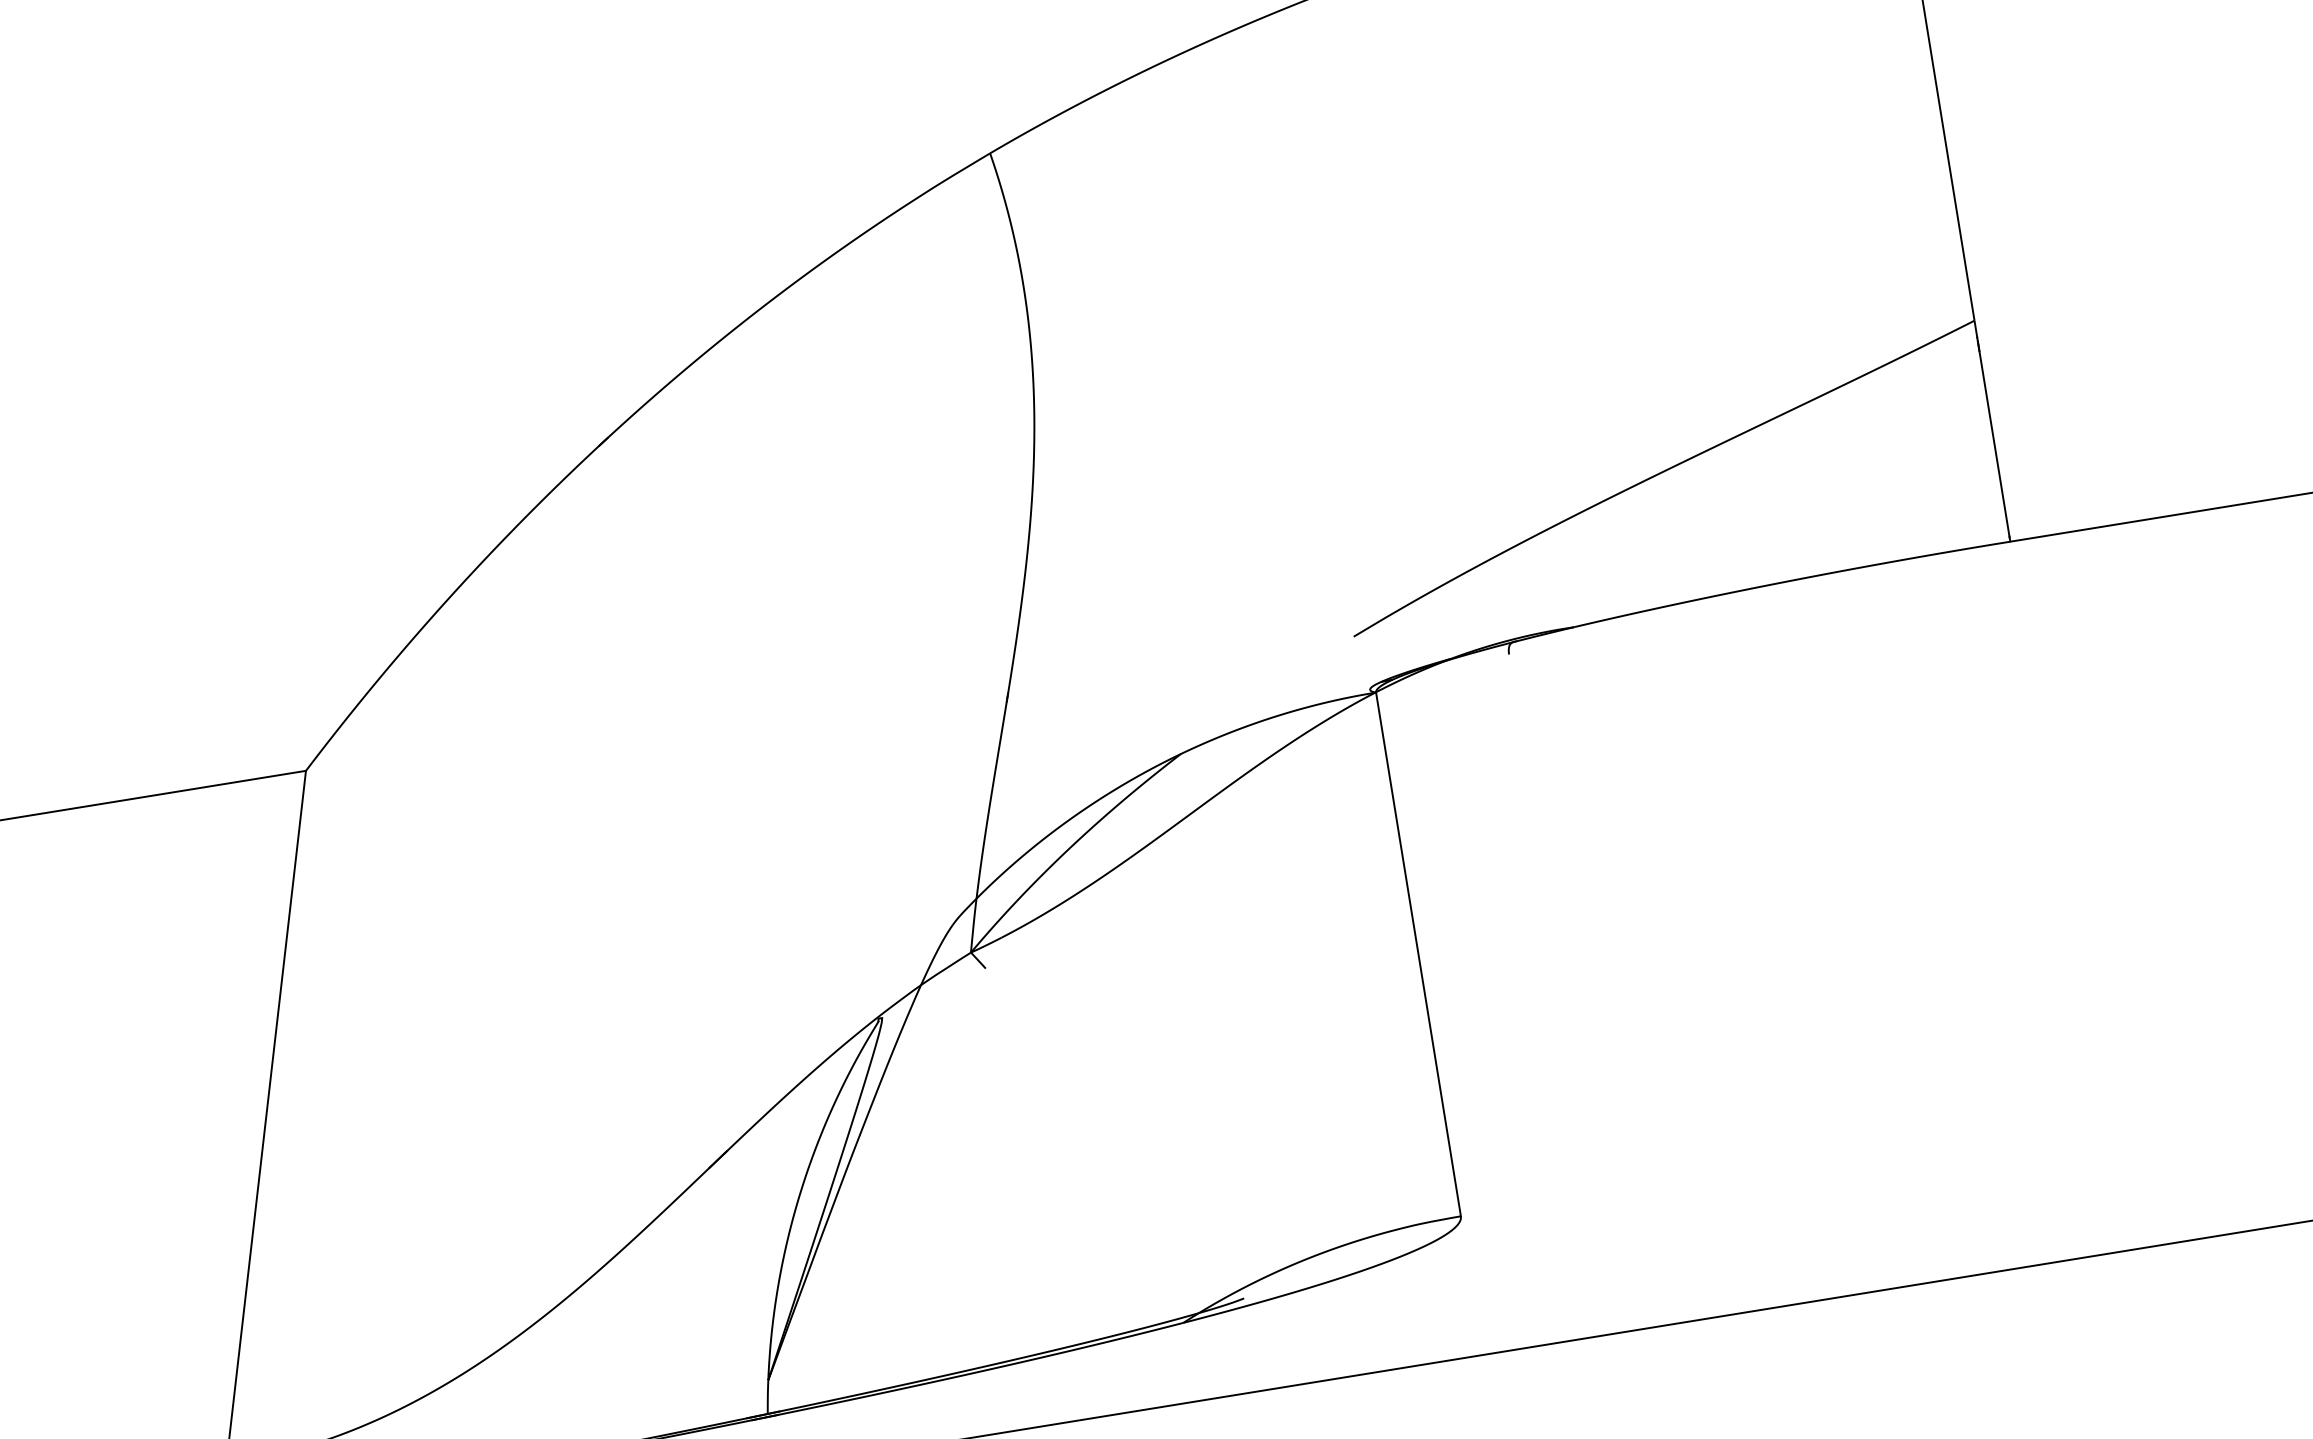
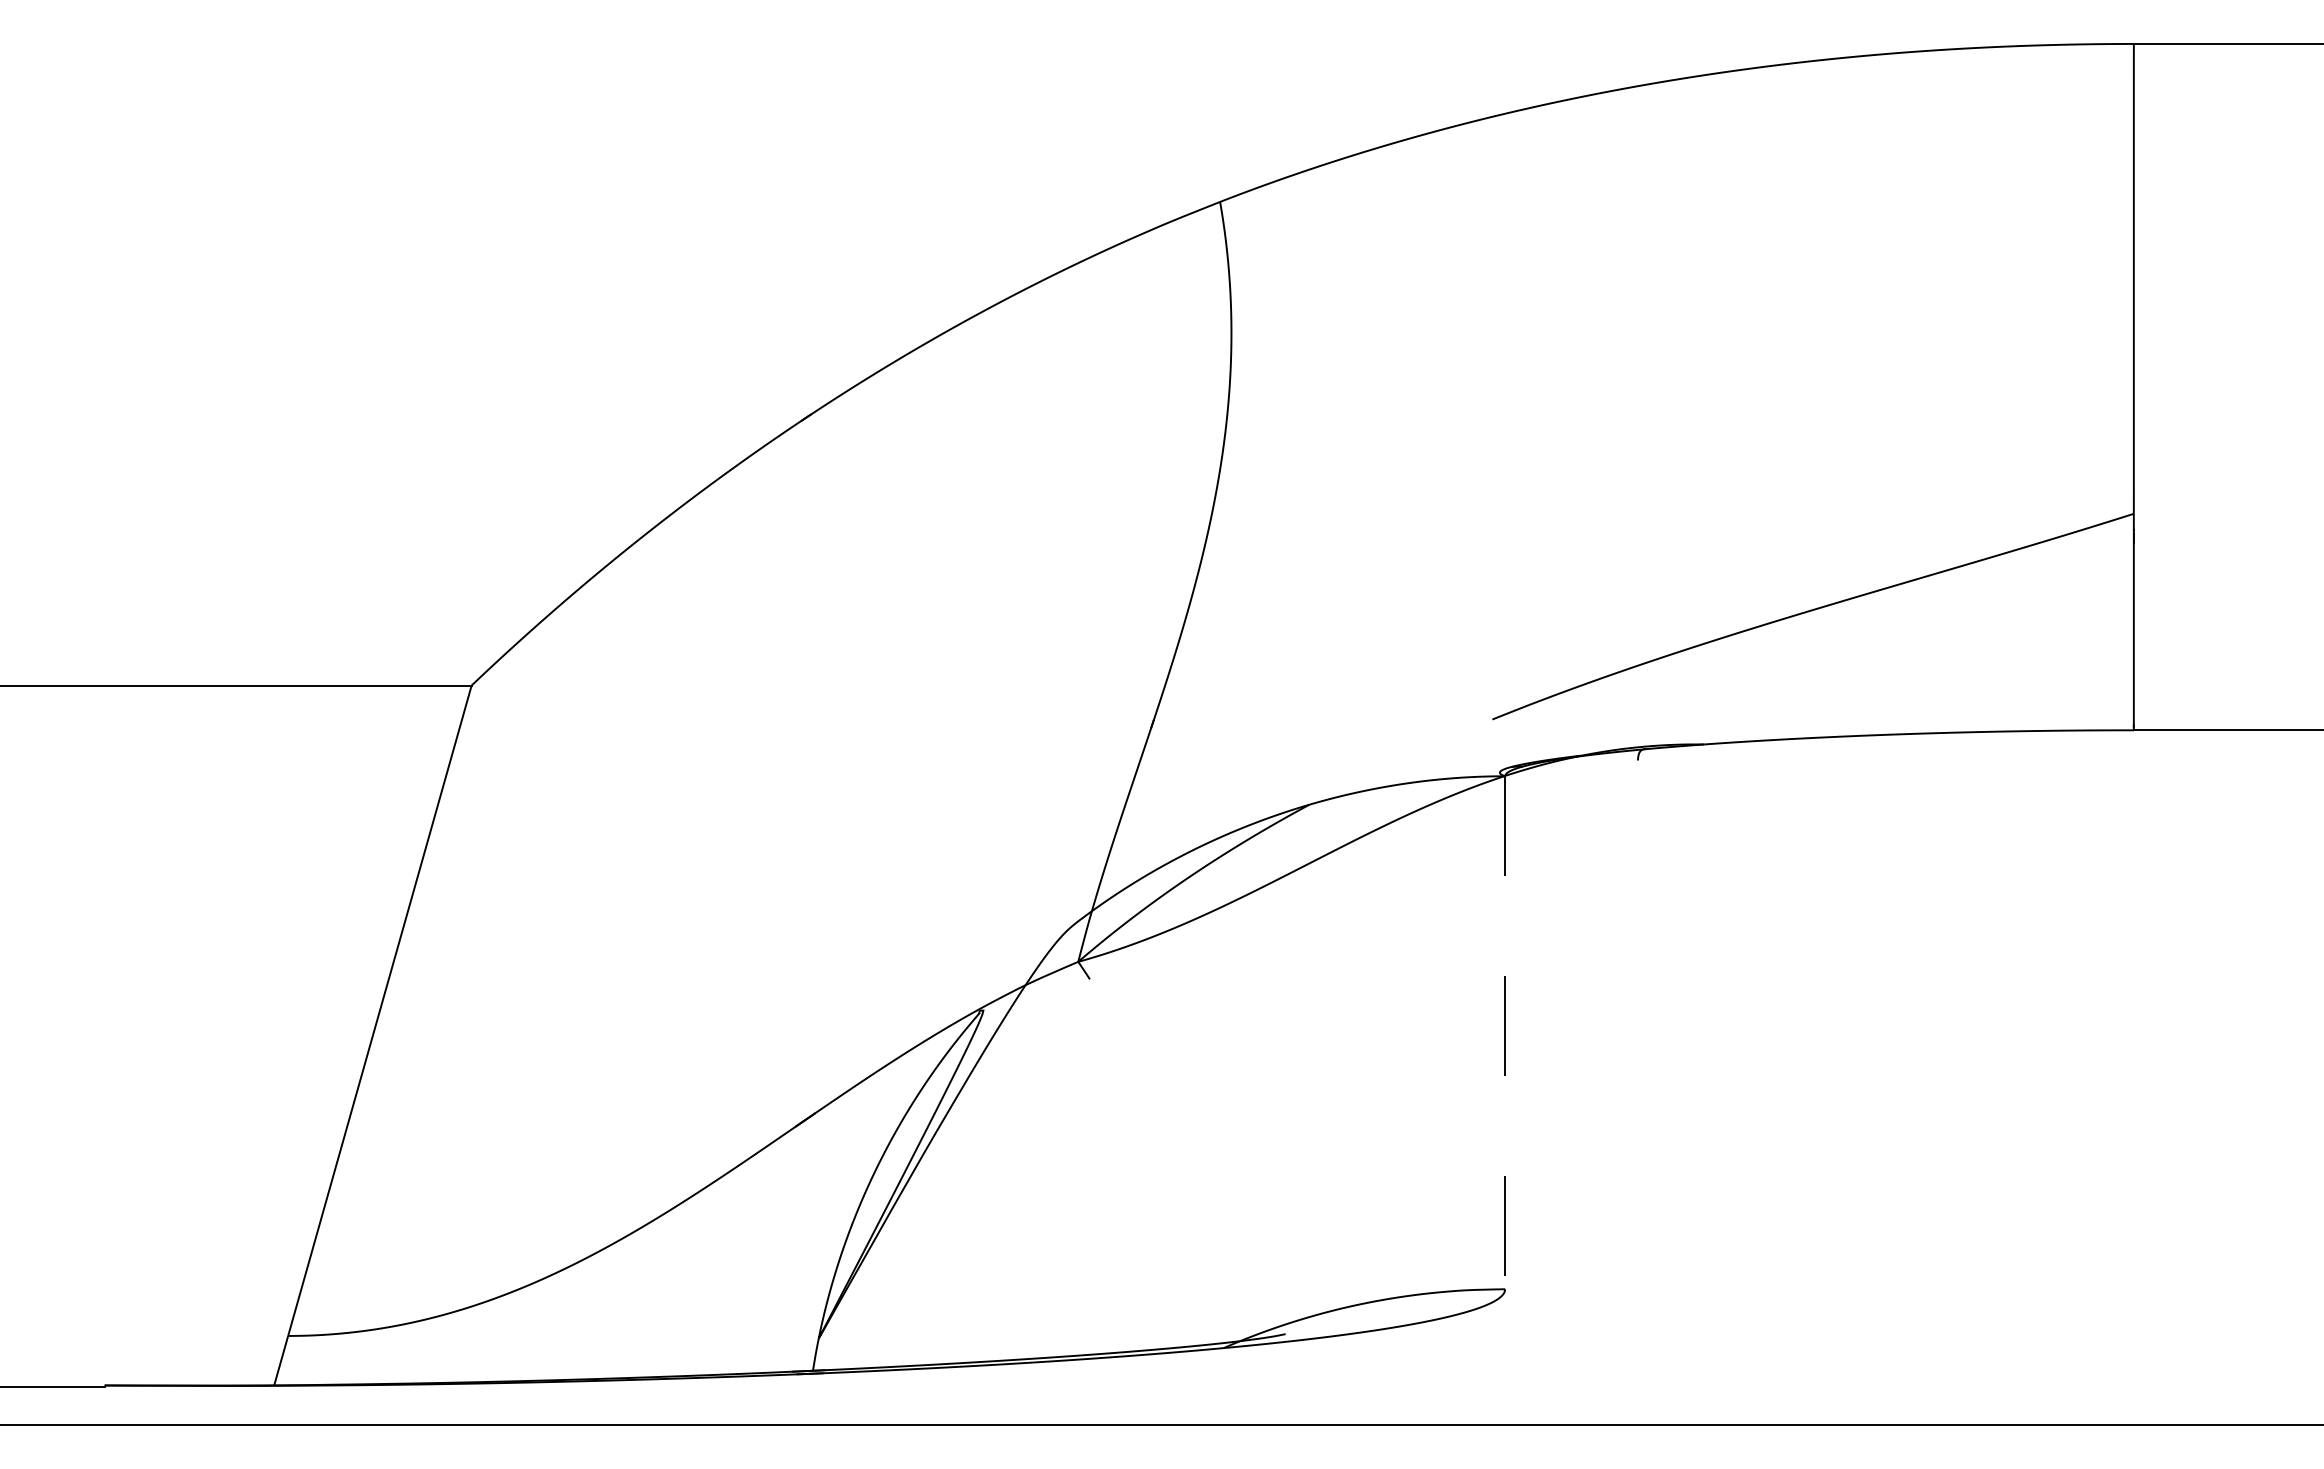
line: (1418, 955) -> (1505, 1033), solid -> dashed

